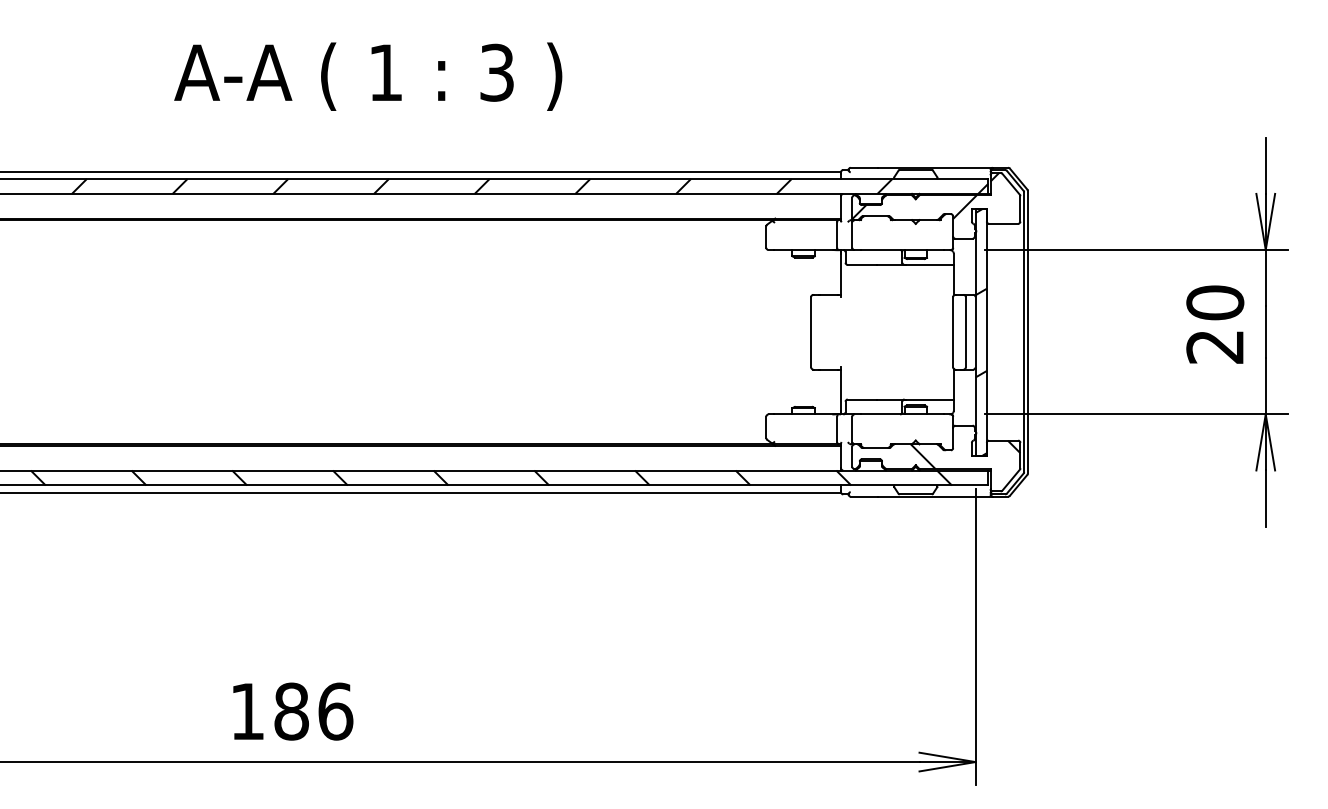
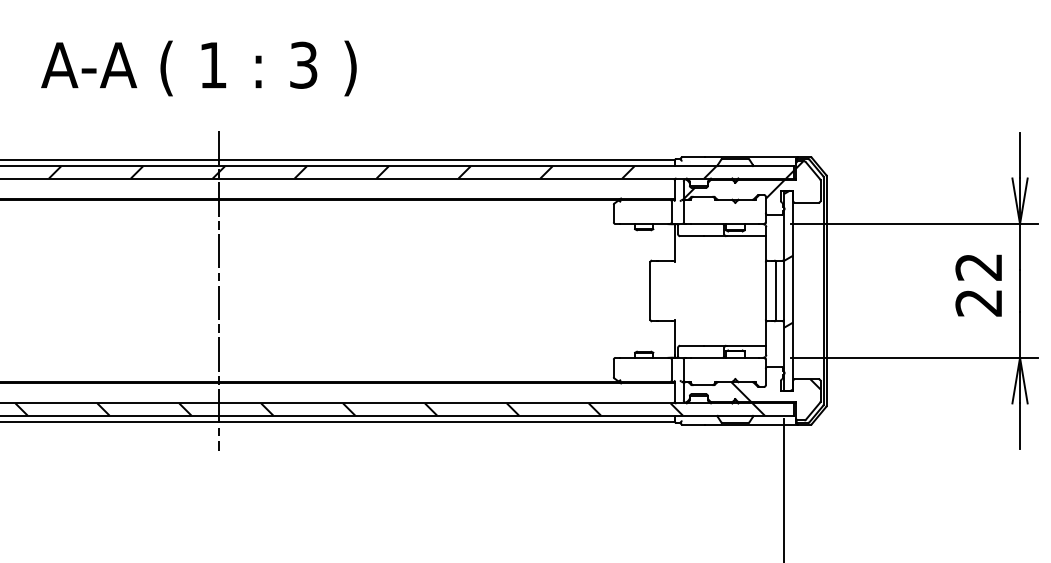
text: (368, 76) -> (199, 68), moved
text: (1215, 302) -> (979, 266), 20 -> 22
line: (280, 331) -> (218, 290), added

